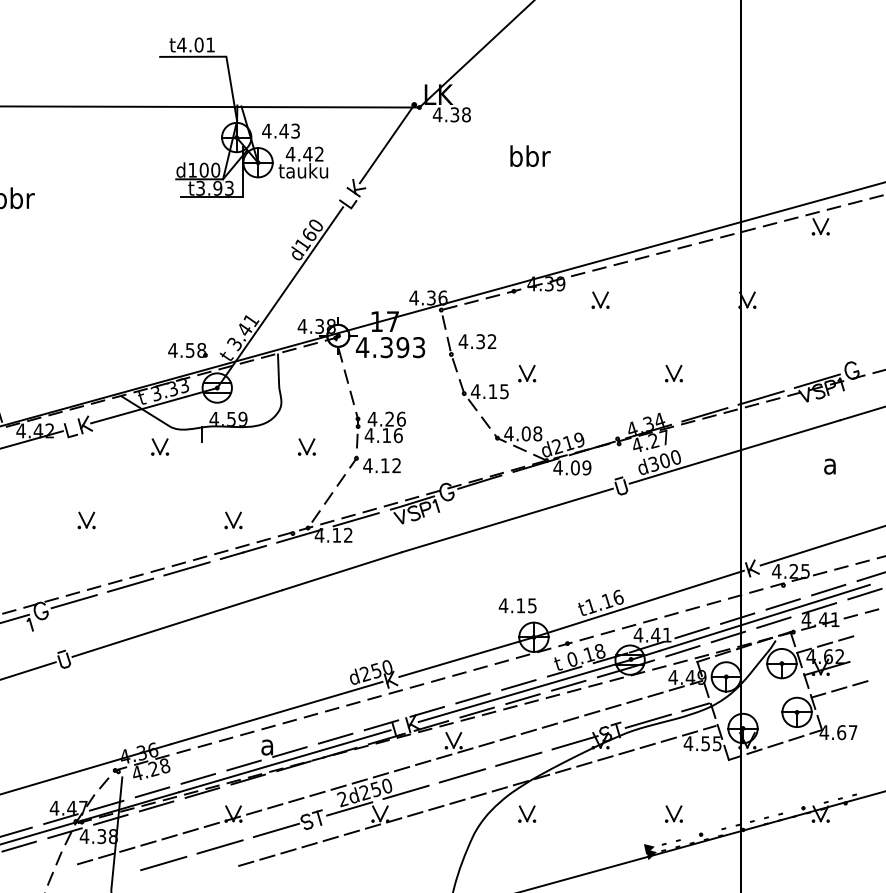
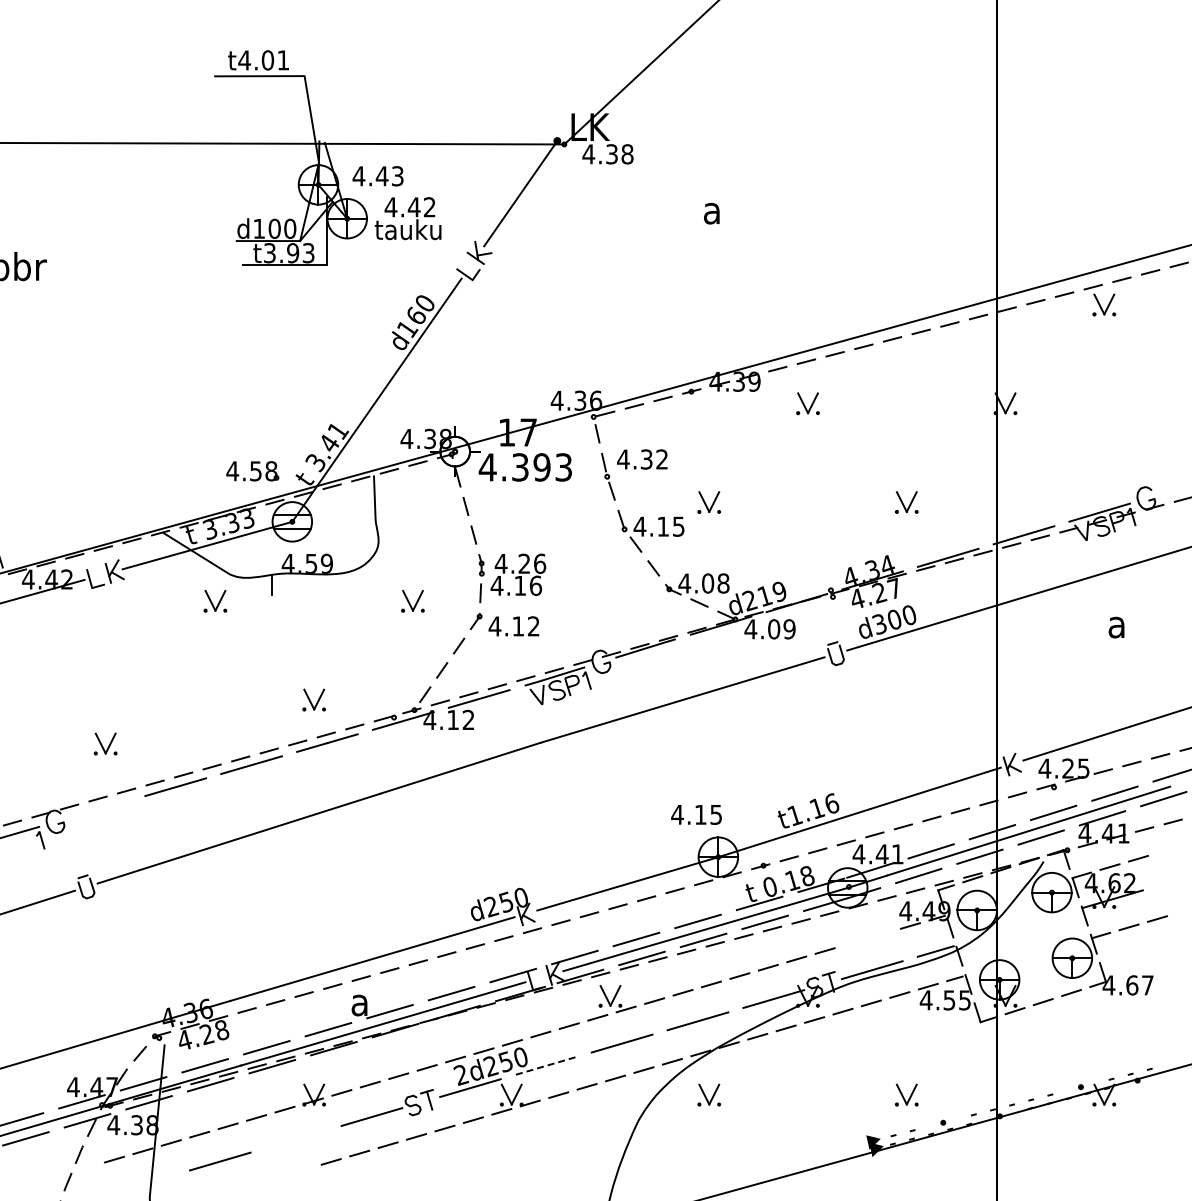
text: (530, 155) -> (713, 209), bbr -> a
part: (86, 520) -> (105, 743), moved
line: (73, 601) -> (99, 809), removed
line: (642, 699) -> (864, 940), removed
line: (406, 792) -> (546, 1065), solid -> dashed
line: (219, 847) -> (295, 1139), removed

